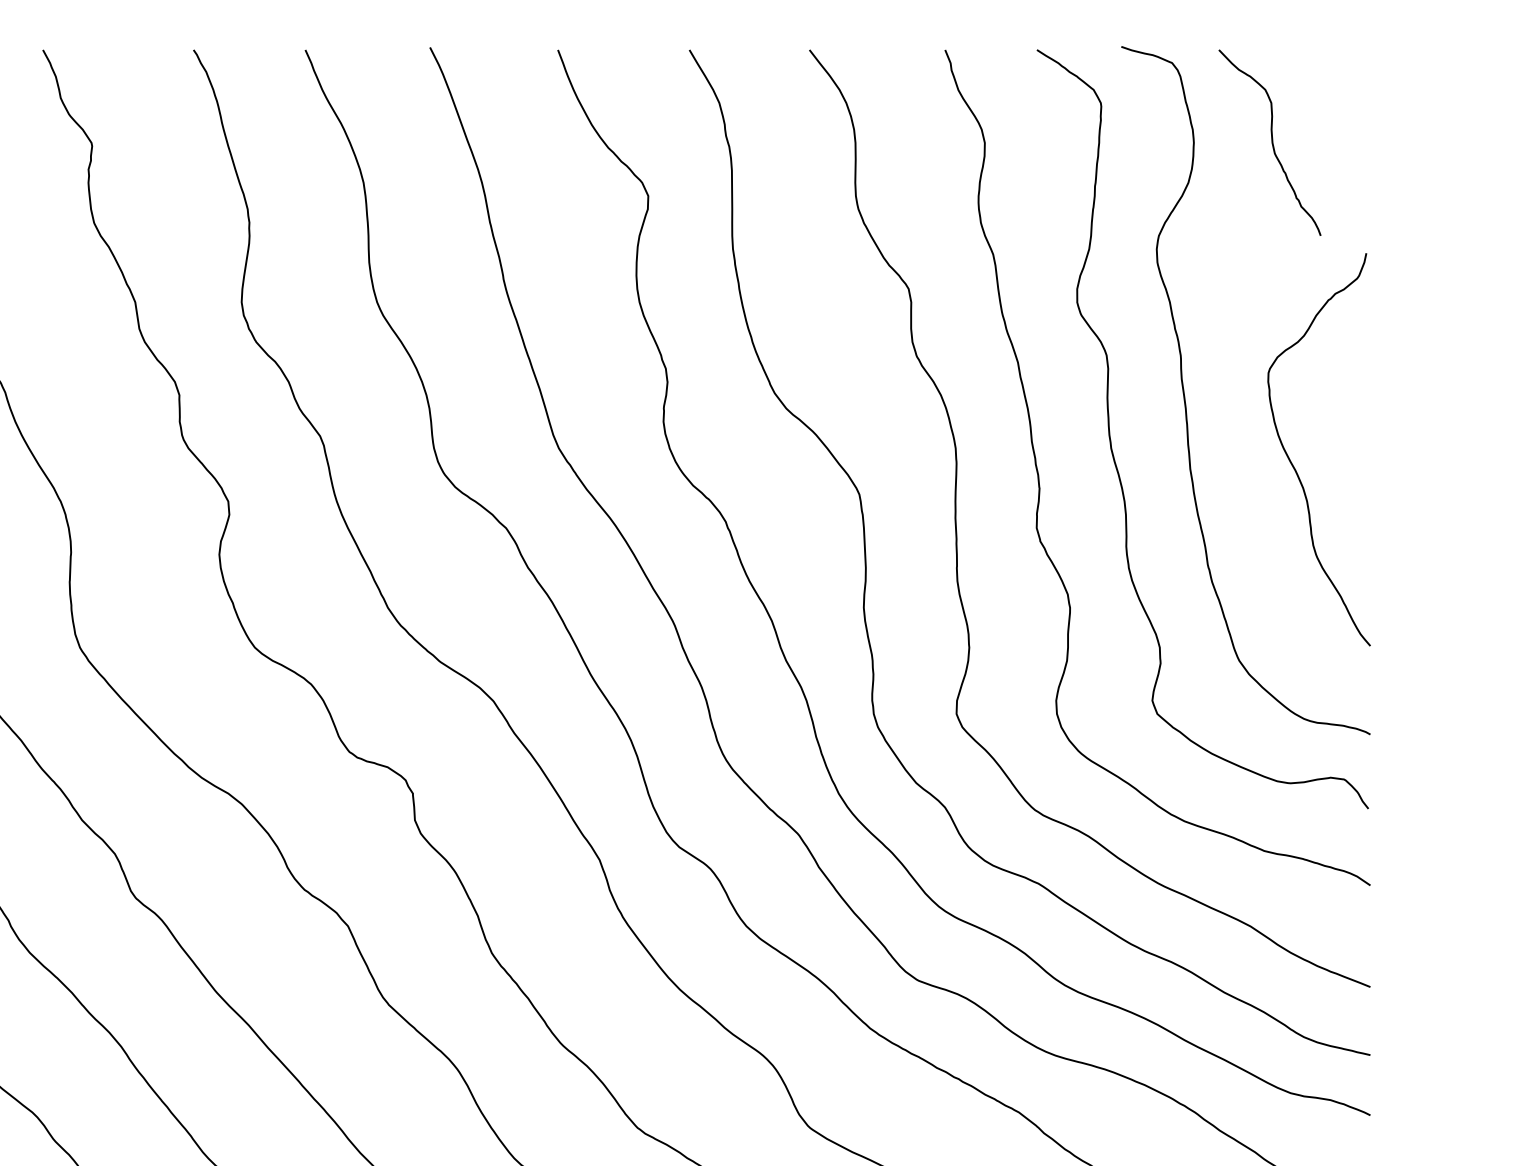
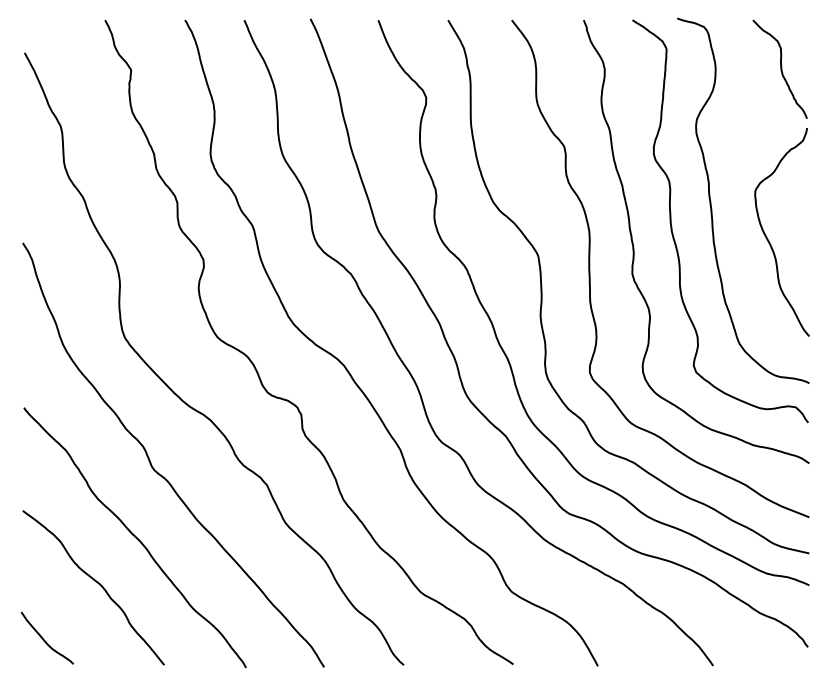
curve: (1270, 141) -> (780, 68), moved

